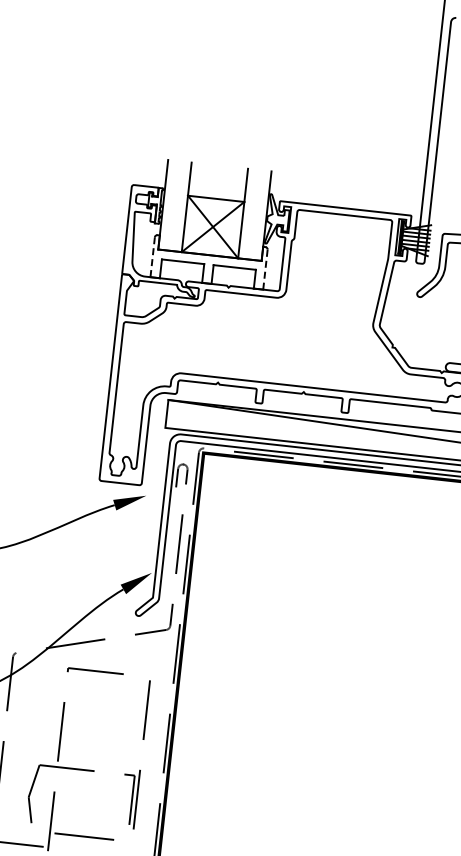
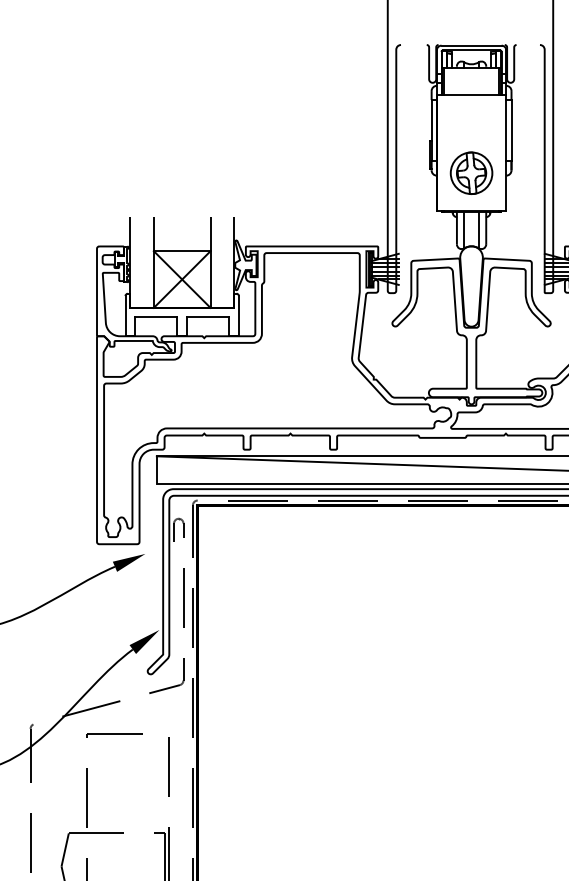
line: (152, 257) -> (125, 316), dashed -> solid
line: (265, 268) -> (238, 315), dashed -> solid

